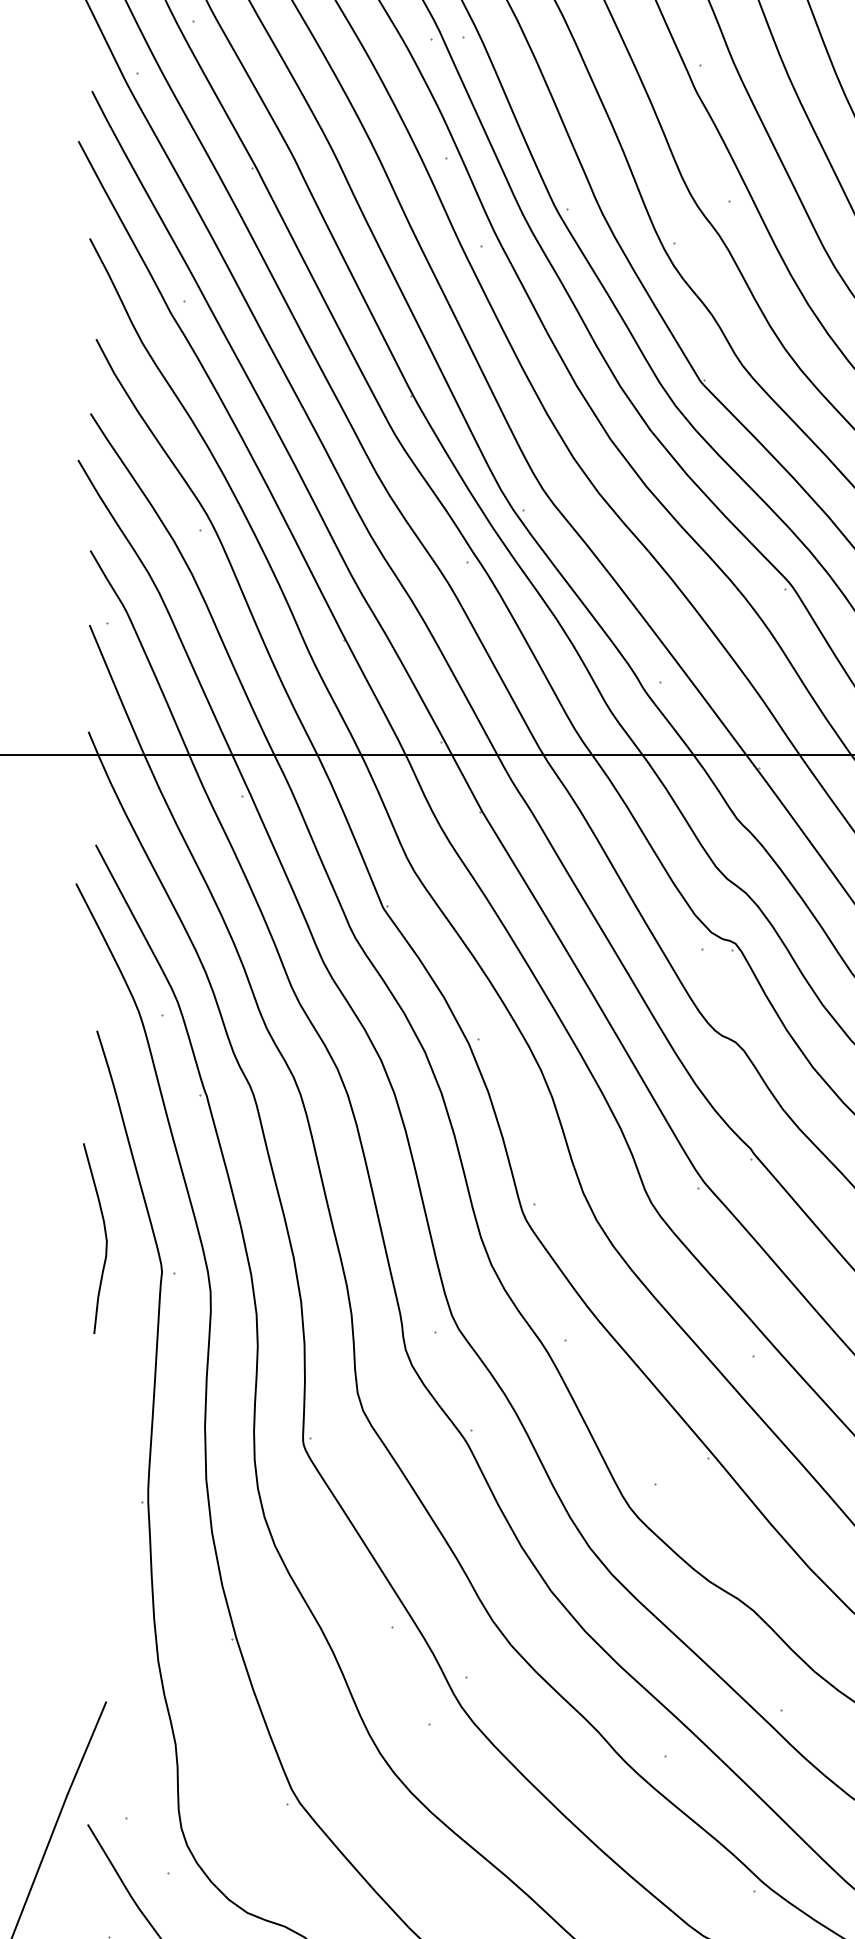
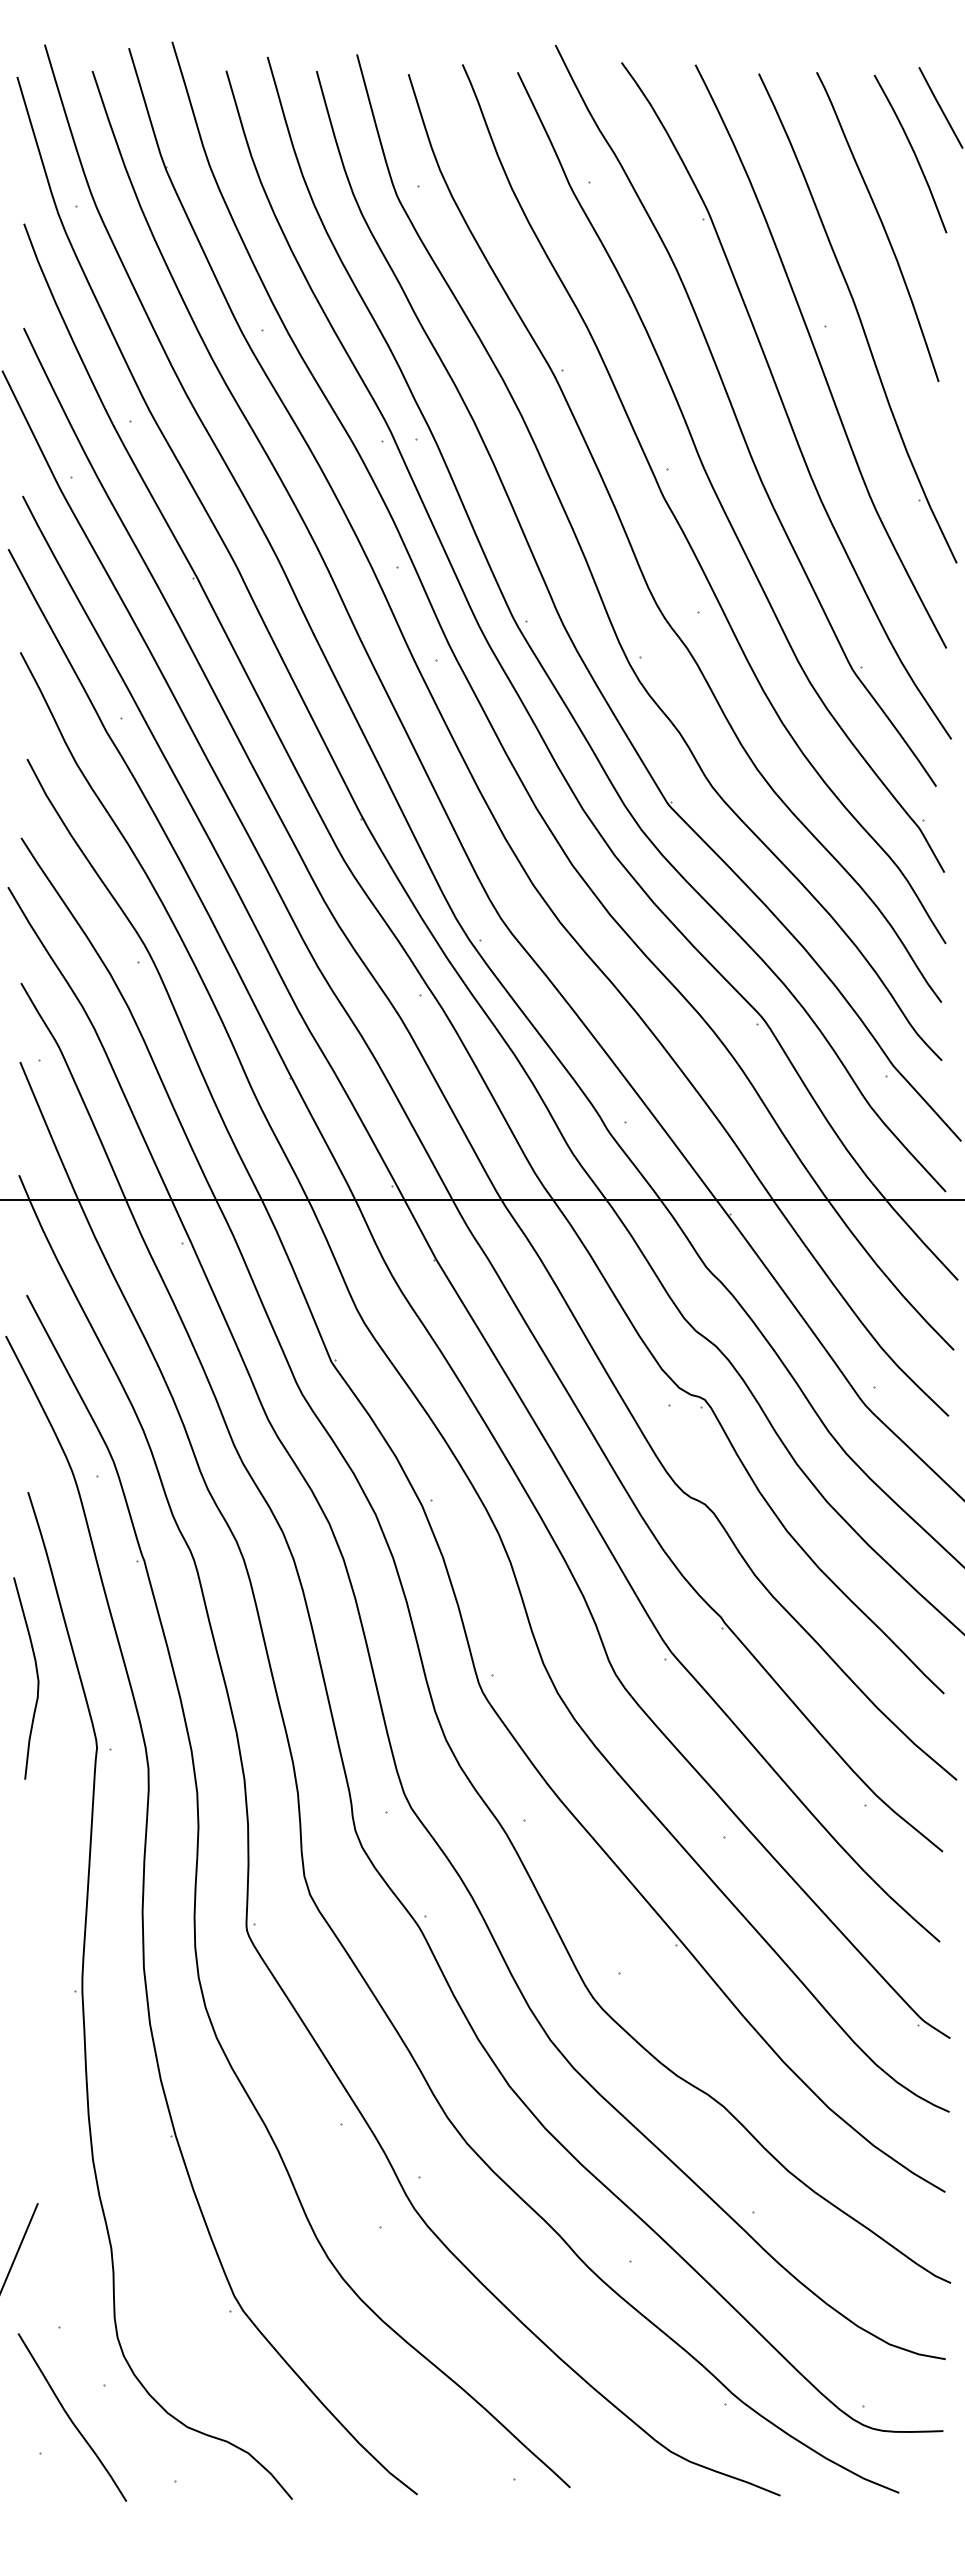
curve: (104, 1235) -> (36, 1675), moved

